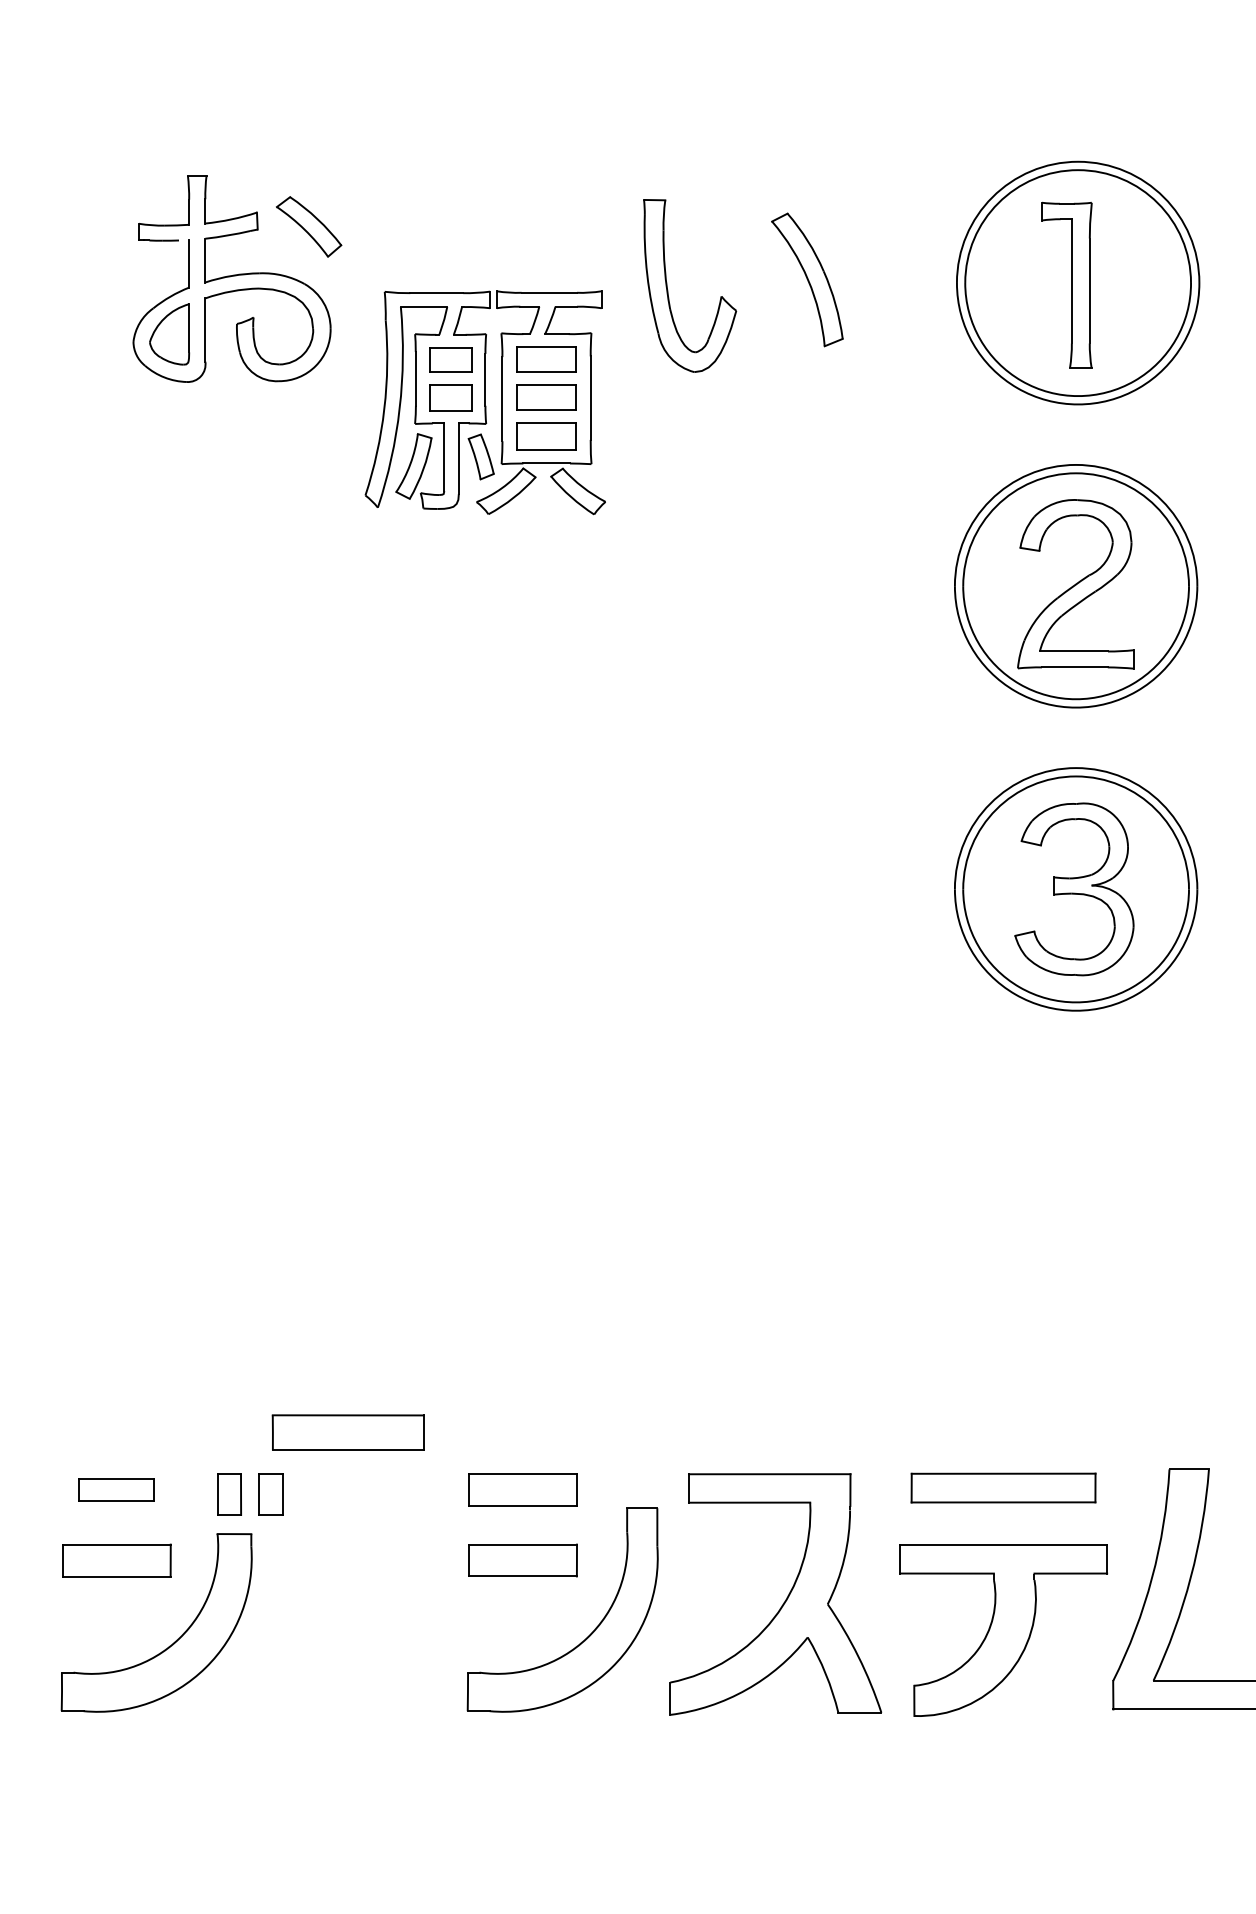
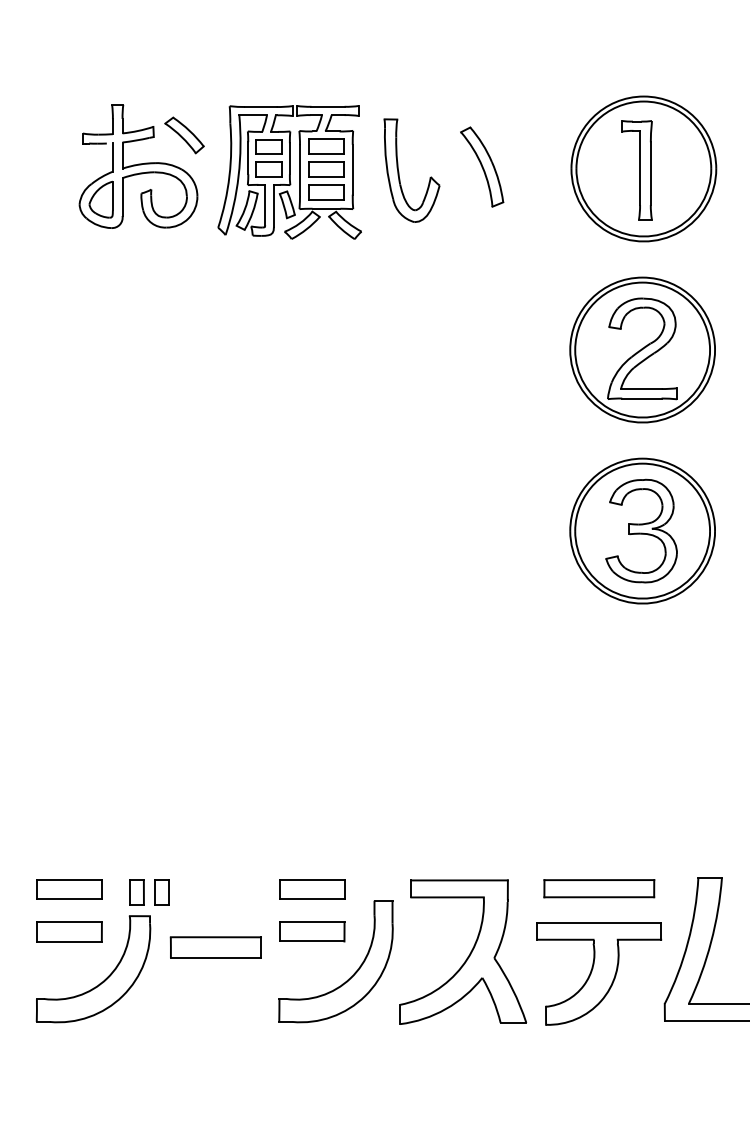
part: (484, 402) -> (289, 172), moved
part: (347, 1432) -> (215, 947), moved
part: (116, 1489) -> (69, 889), size x1.43

